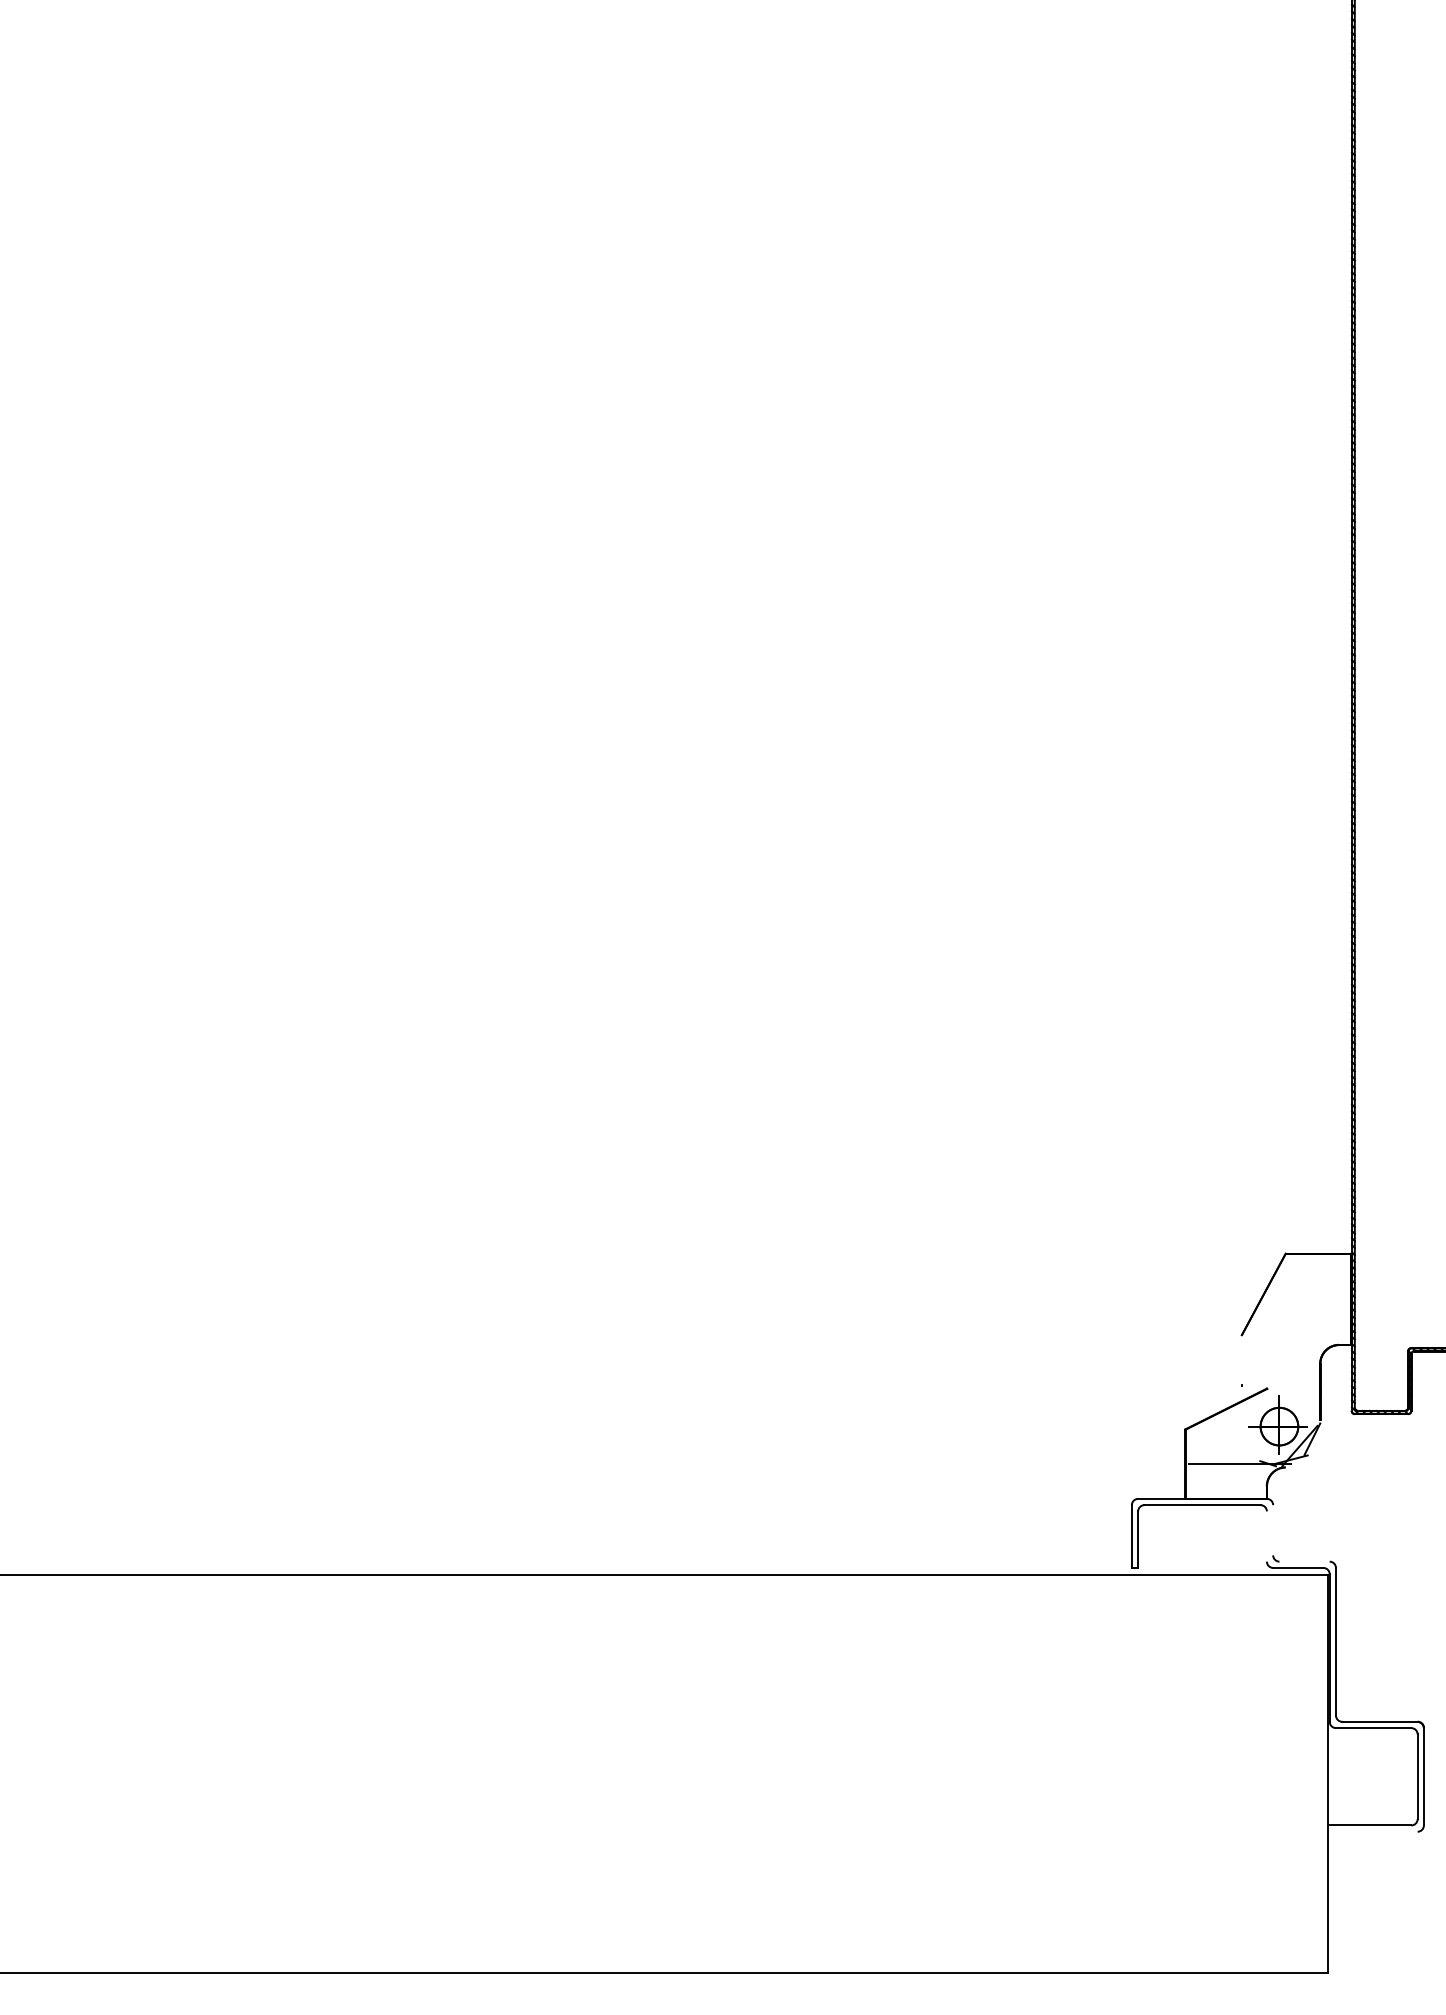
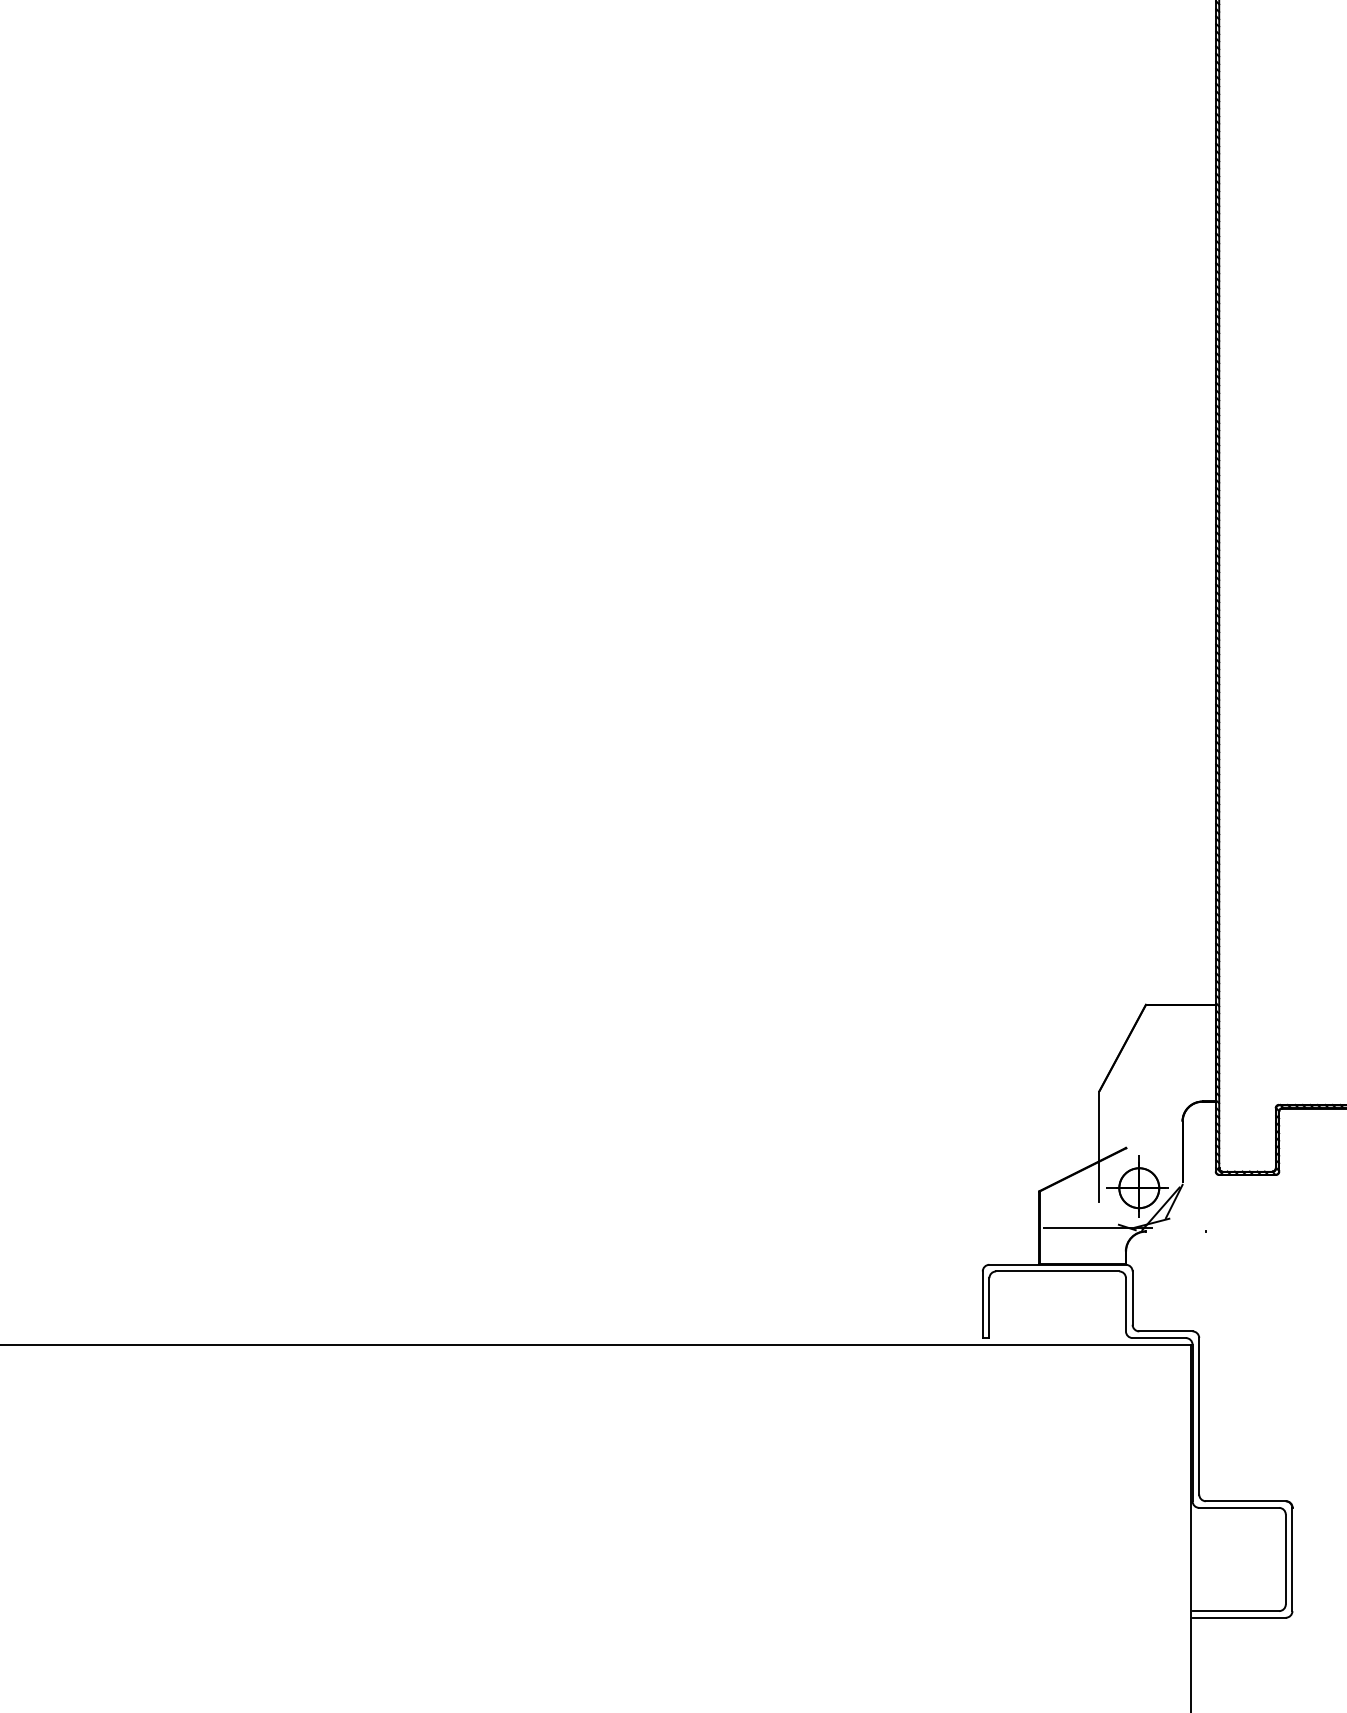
line: (1241, 1387) -> (1099, 1146), added
line: (1273, 1530) -> (1132, 1298), added
line: (1266, 1536) -> (1125, 1304), added
line: (1304, 1561) -> (1165, 1331), added
line: (1373, 1831) -> (1239, 1617), added

